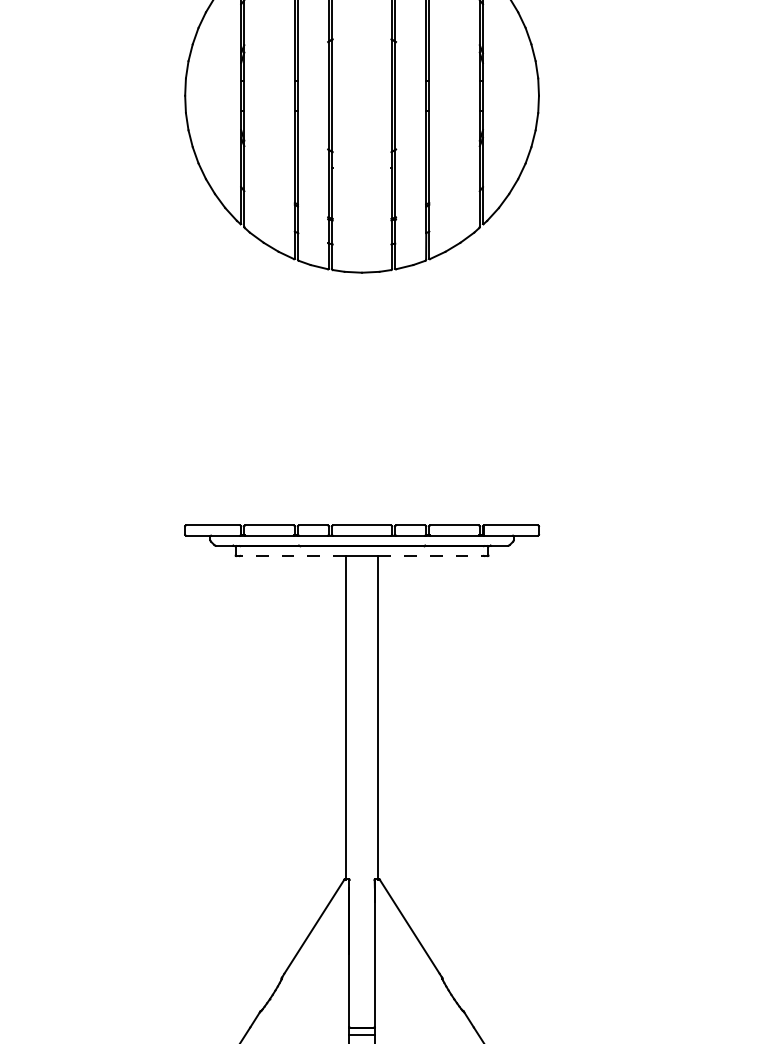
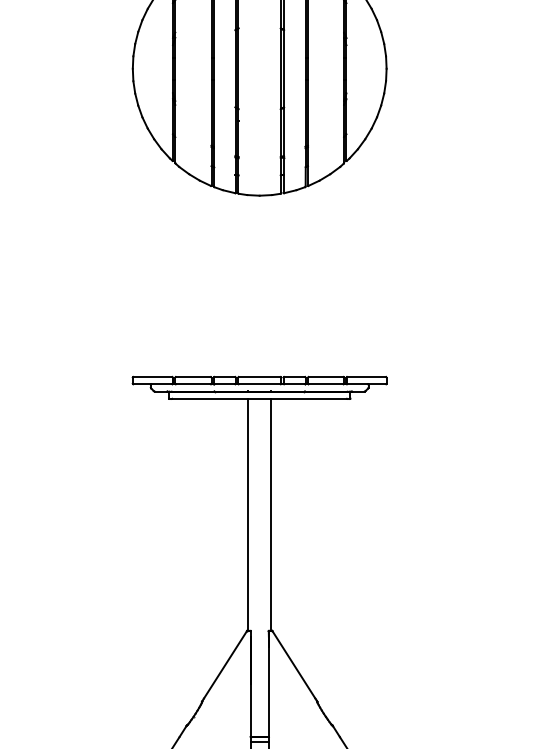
line: (292, 555) -> (209, 398), dashed -> solid
line: (431, 555) -> (309, 398), dashed -> solid

